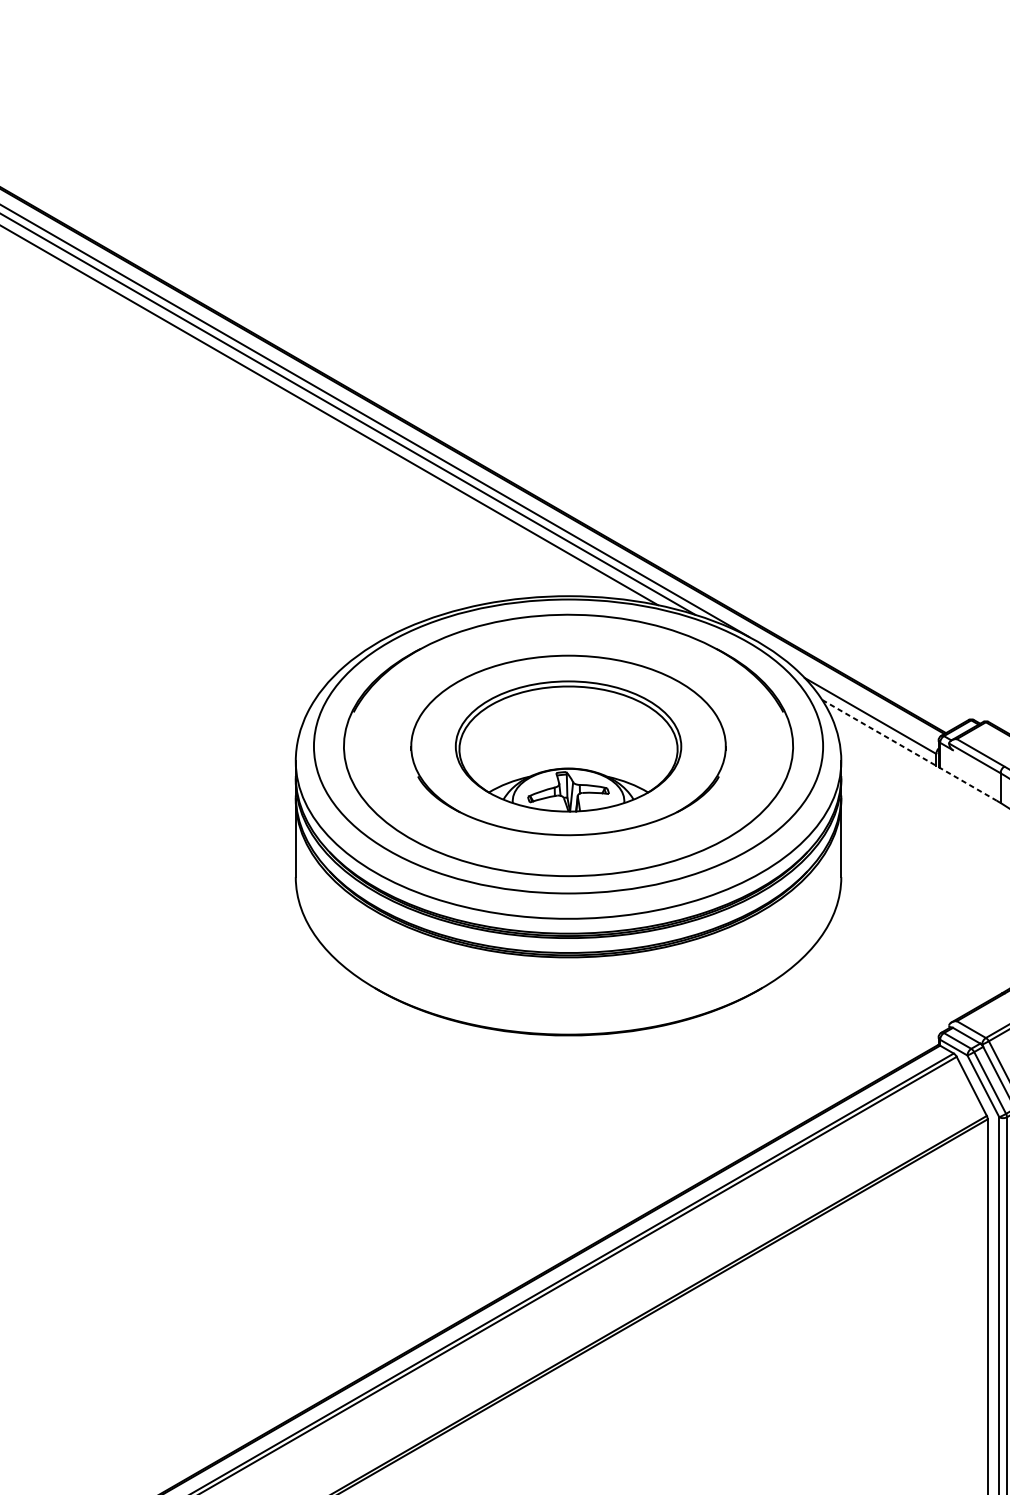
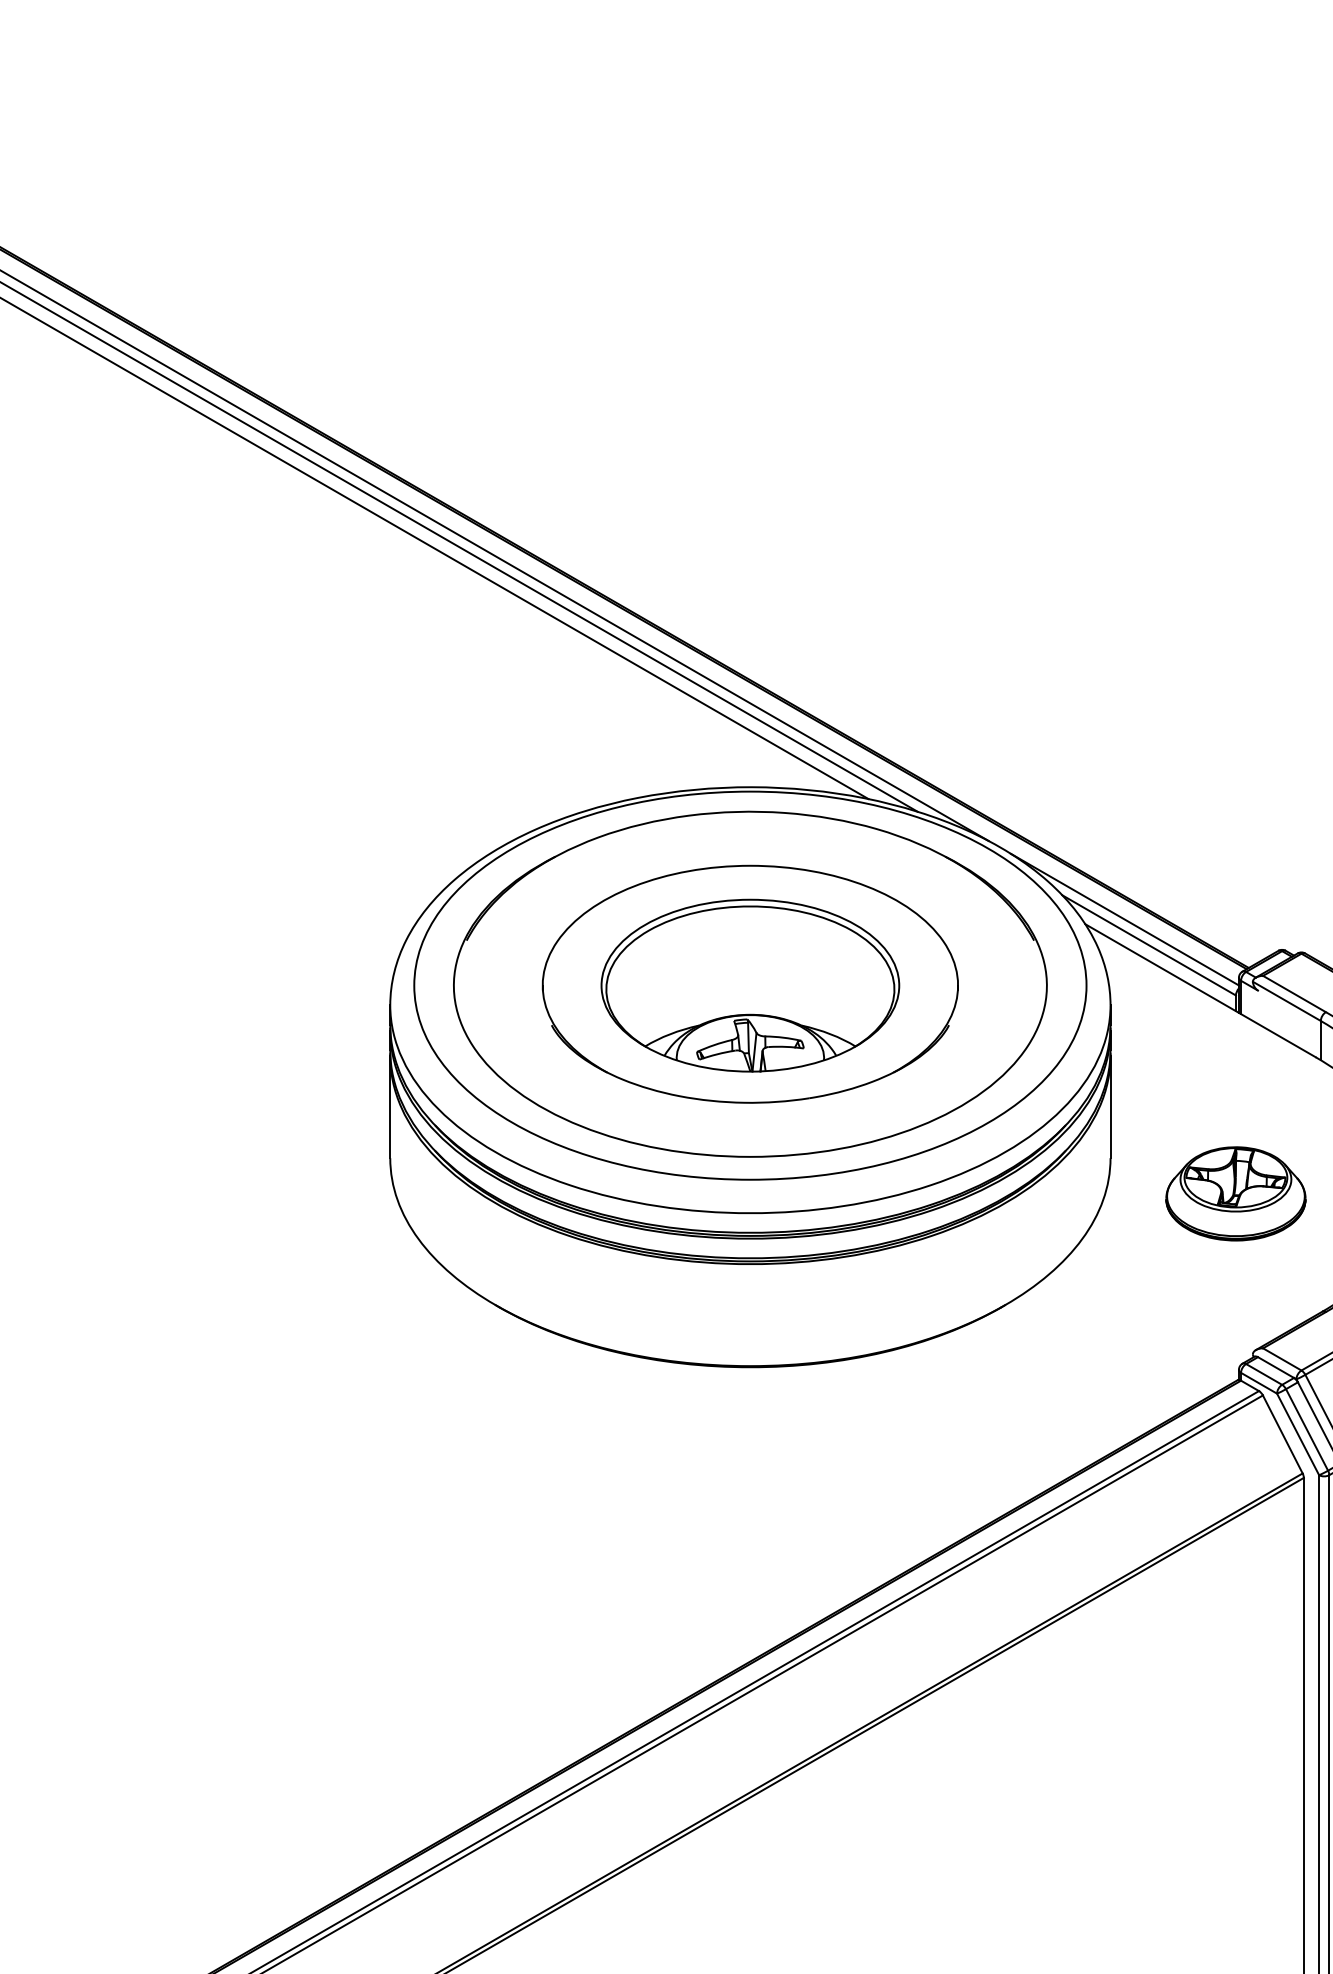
line: (851, 696) -> (1124, 919), added
line: (909, 750) -> (1200, 991), dashed -> solid
part: (935, 903) -> (1235, 1193), added

